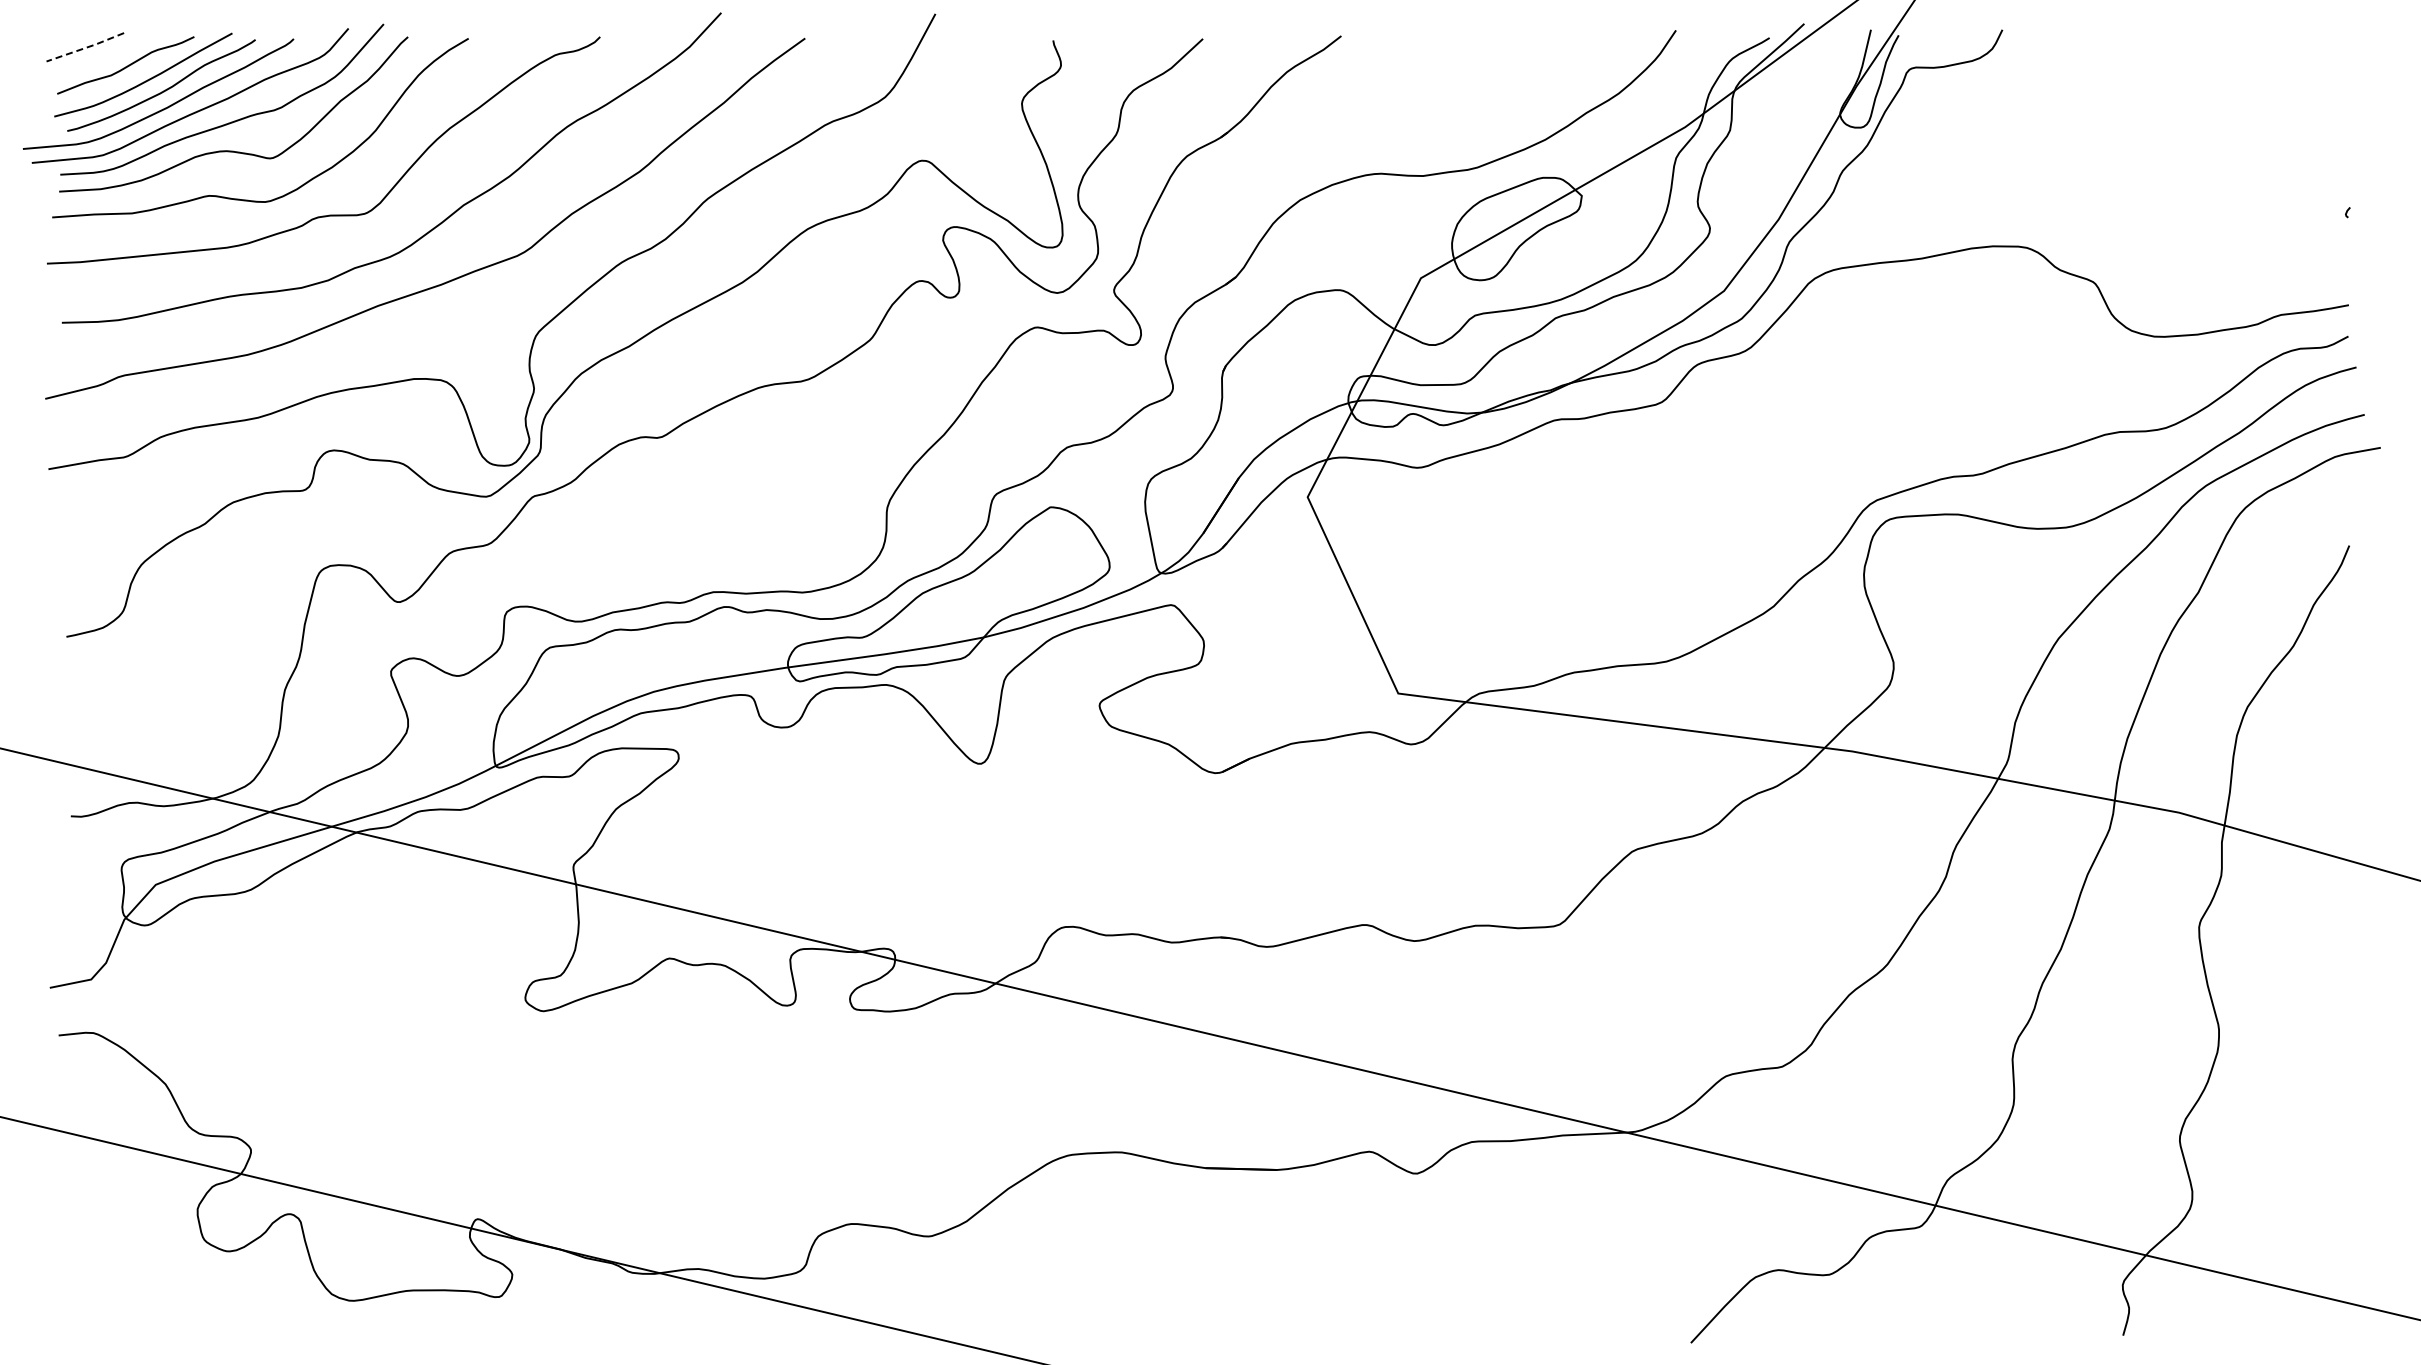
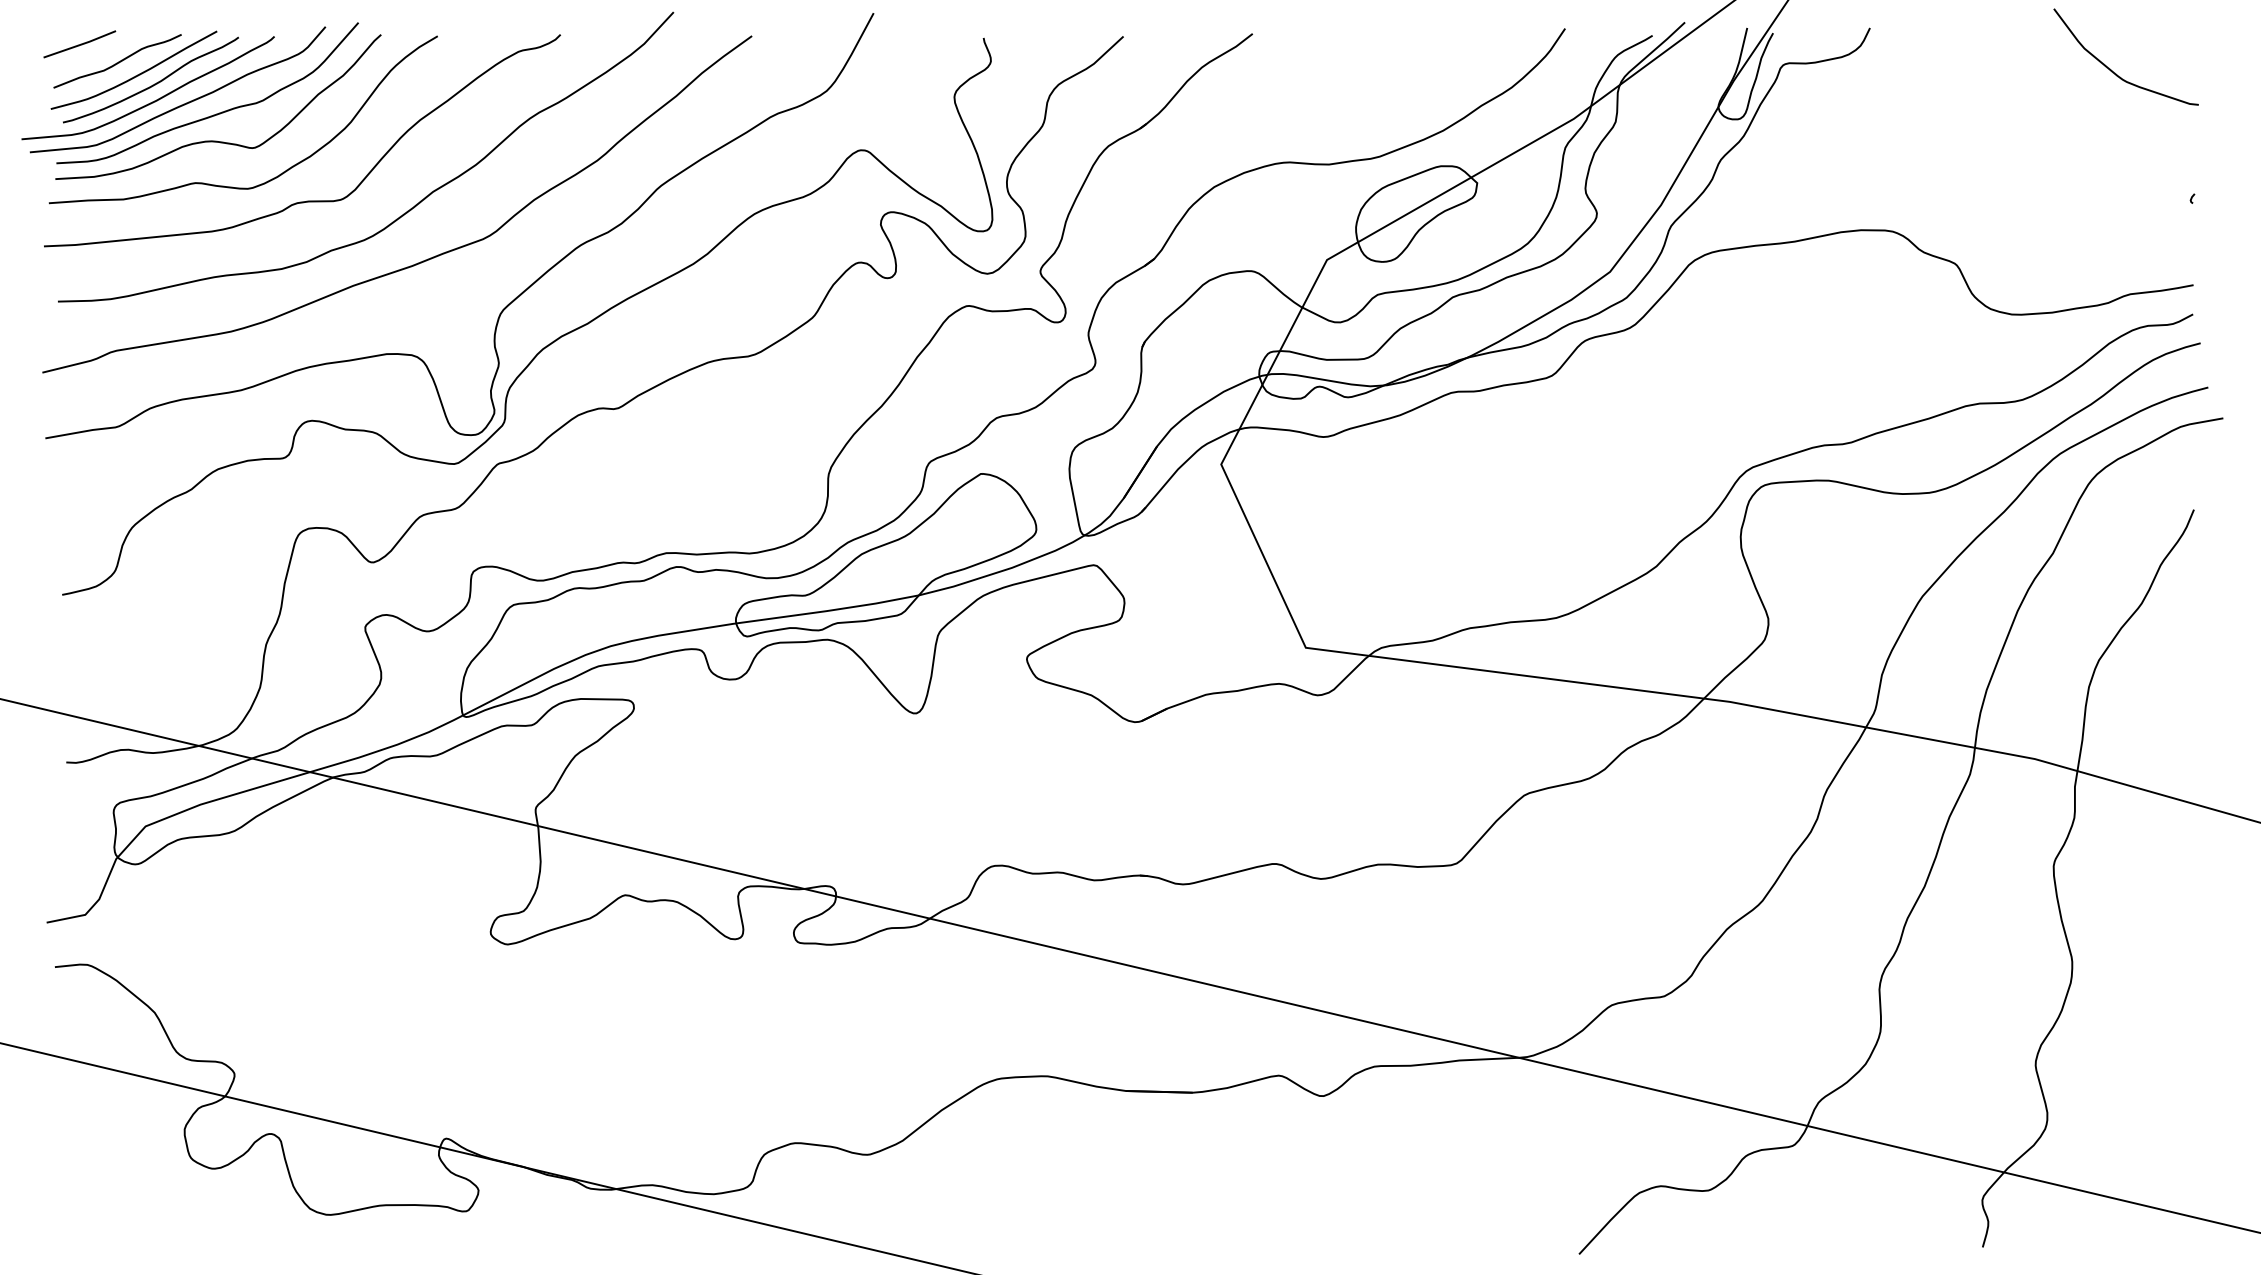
line: (85, 48) -> (79, 45), dashed -> solid
curve: (2261, 74) -> (2111, 69), added

